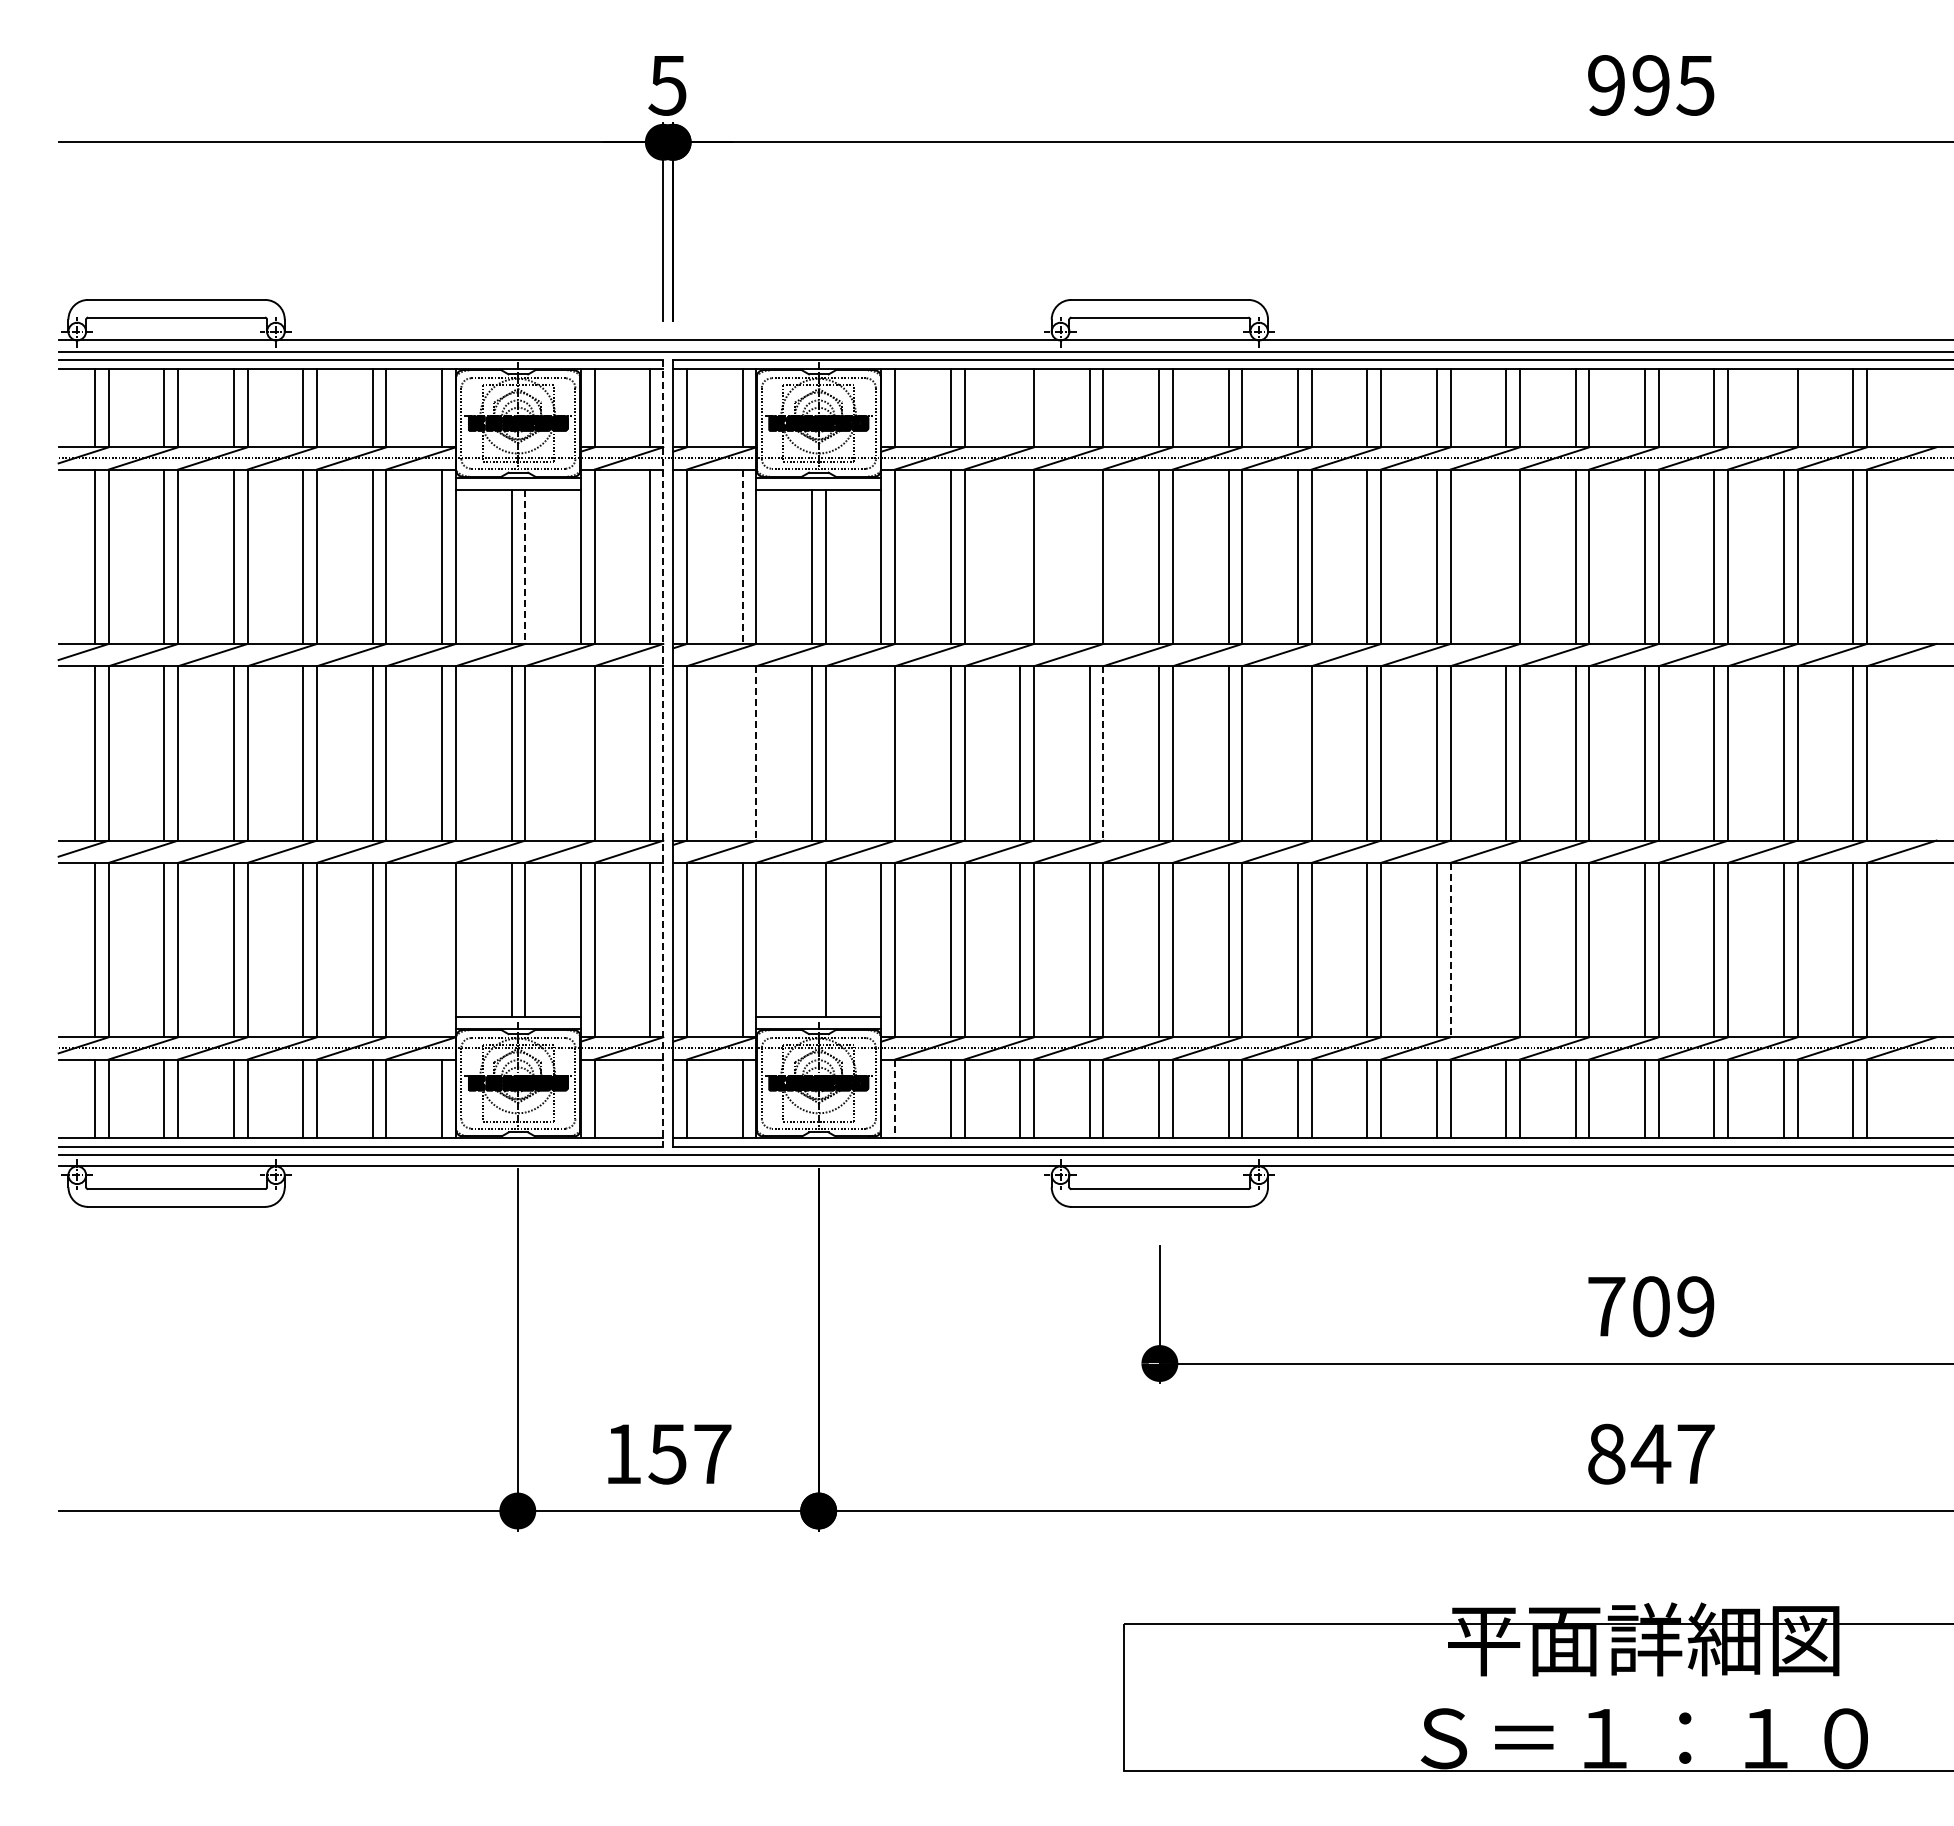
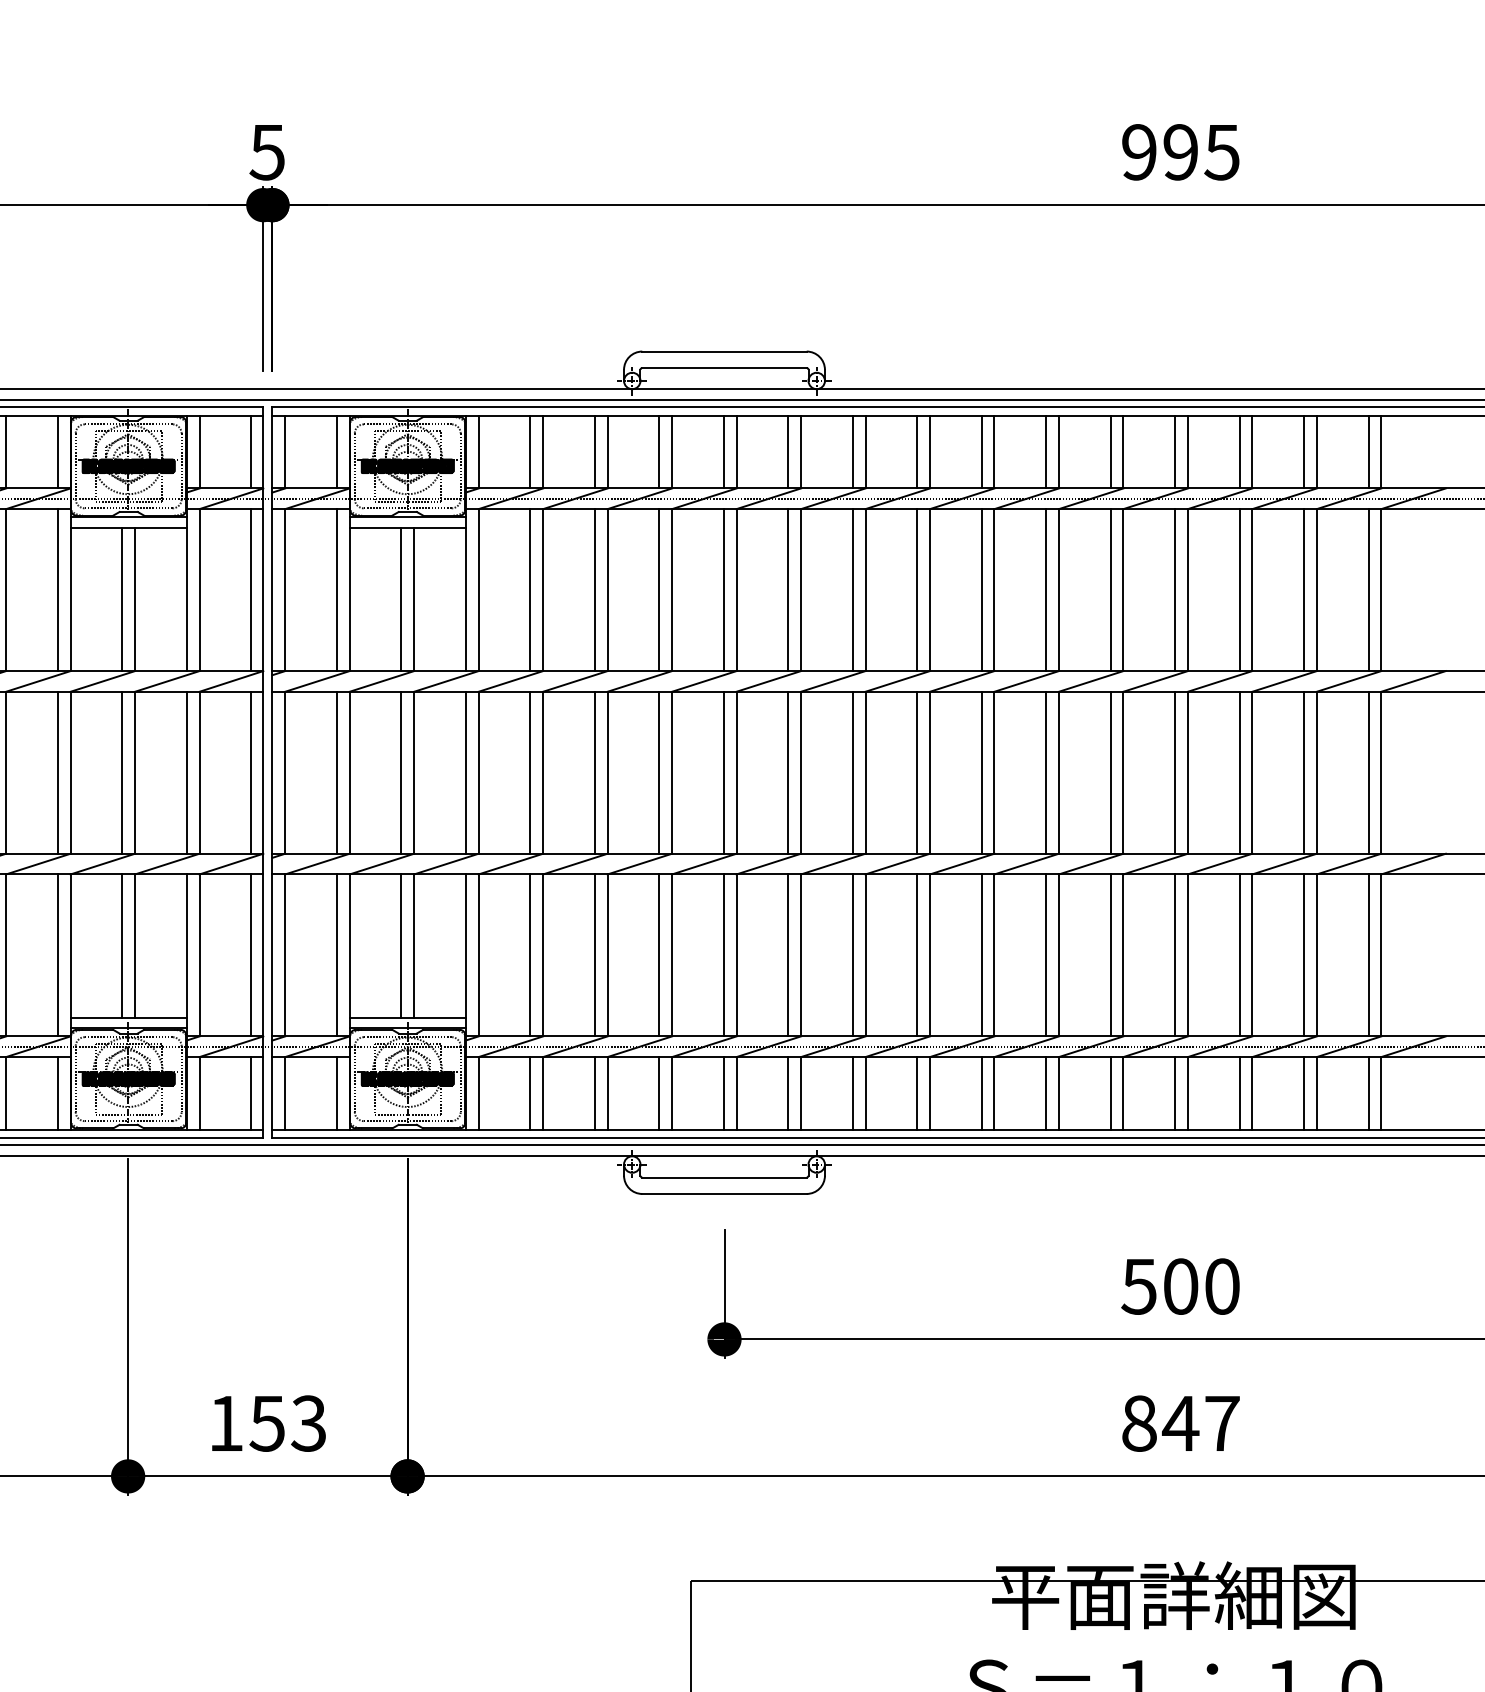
line: (1020, 407) -> (595, 451), added
line: (1783, 407) -> (1303, 451), added
line: (1020, 556) -> (595, 589), added
line: (1089, 556) -> (659, 589), added
line: (1506, 556) -> (1046, 589), added
line: (742, 557) -> (336, 590), dashed -> solid
line: (525, 567) -> (135, 600), dashed -> solid
line: (580, 753) -> (186, 772), added
line: (663, 753) -> (263, 772), dashed -> solid
line: (742, 753) -> (336, 772), added
line: (756, 753) -> (349, 772), dashed -> solid
line: (881, 753) -> (465, 772), added
line: (1103, 753) -> (672, 772), dashed -> solid
line: (1297, 753) -> (852, 772), added
line: (812, 939) -> (401, 945), added
line: (442, 949) -> (58, 954), added
line: (1506, 949) -> (1046, 954), added
line: (1450, 950) -> (994, 955), dashed -> solid
line: (649, 1098) -> (250, 1093), added
line: (895, 1099) -> (478, 1094), dashed -> solid
text: (1650, 1306) -> (1180, 1286), 709 -> 500
text: (712, 1453) -> (308, 1422), 157 -> 153

